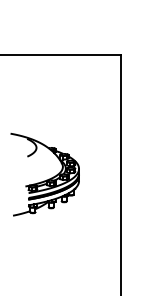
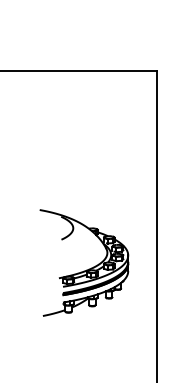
part: (46, 179) -> (86, 269), moved

